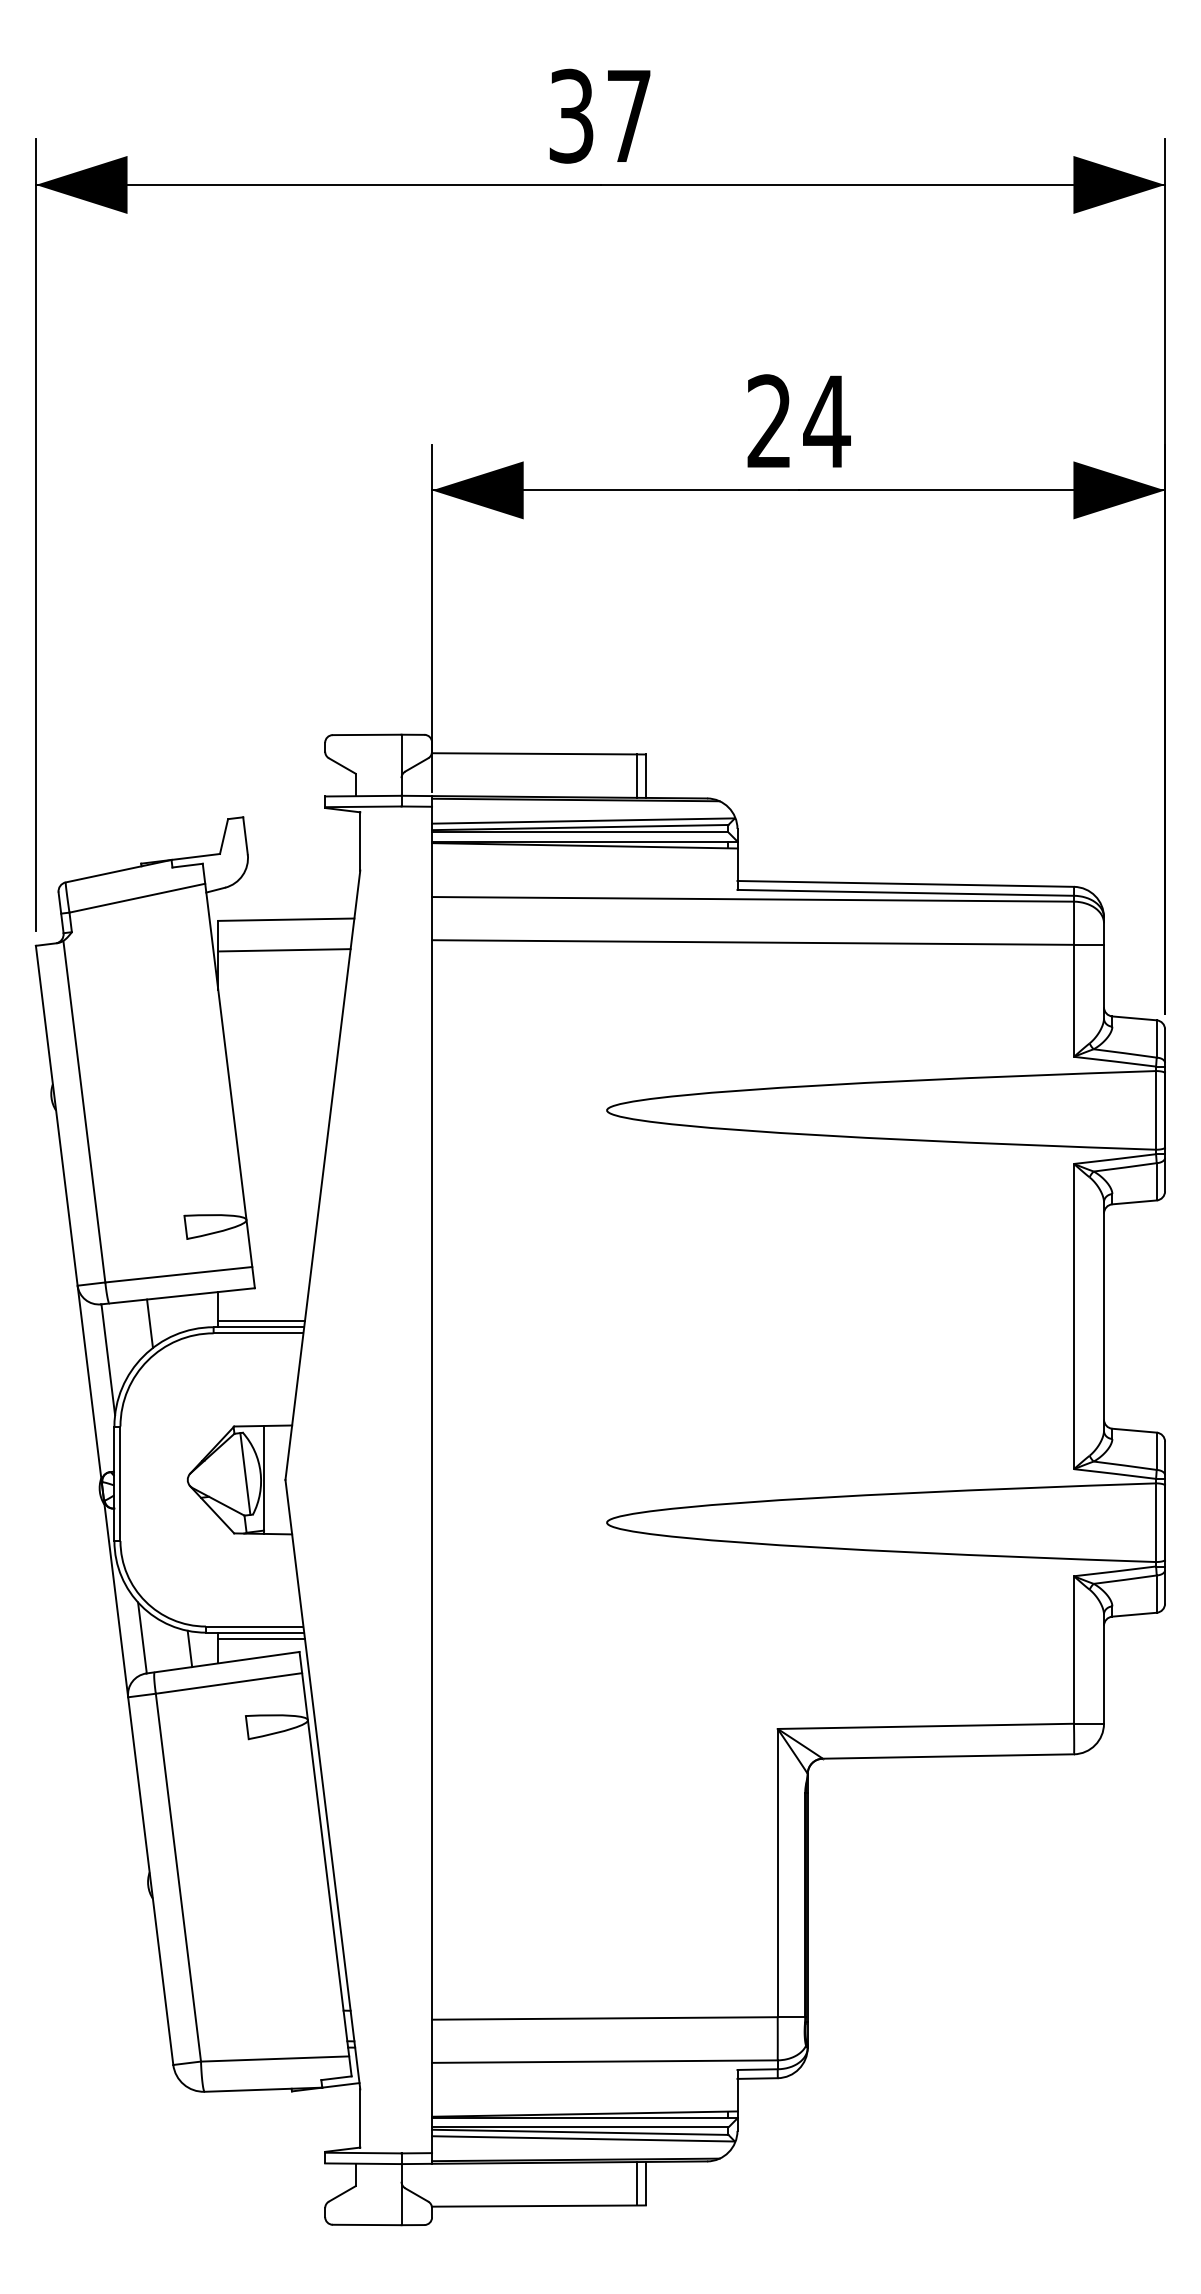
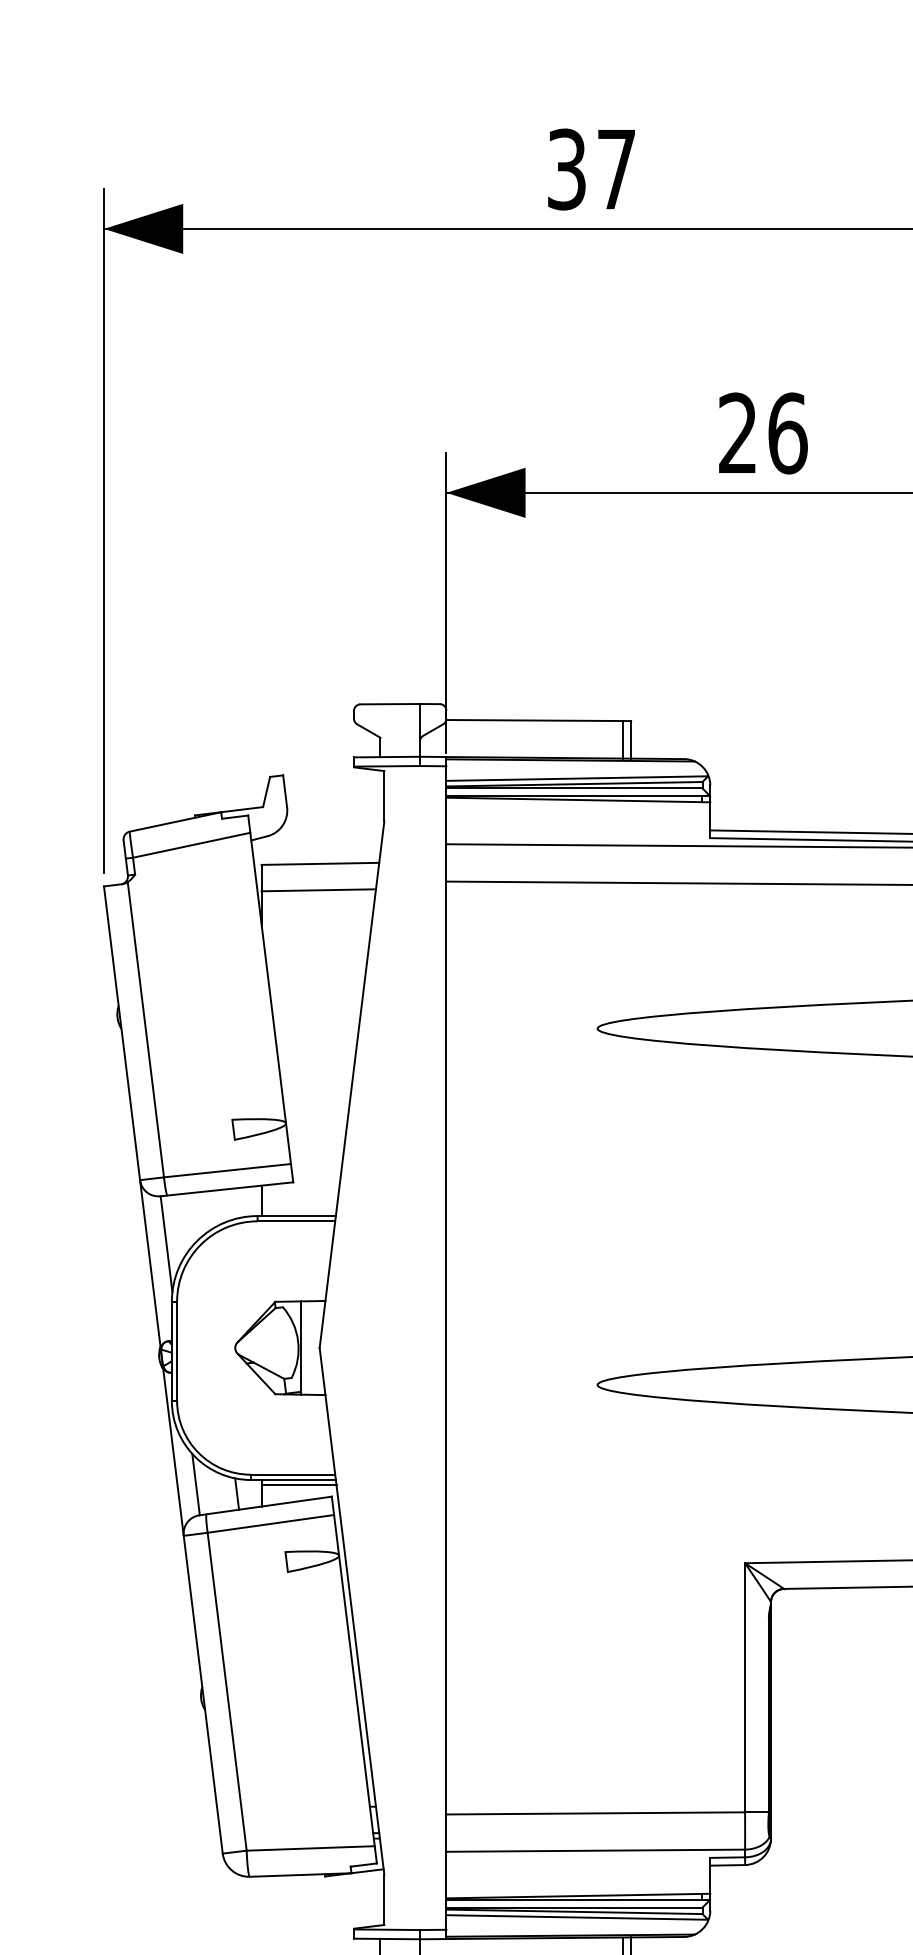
text: (826, 421) -> (787, 433), 24 -> 26
line: (261, 1321) -> (298, 1211), removed
line: (149, 1323) -> (202, 1212), removed
line: (245, 1473) -> (285, 1342), removed

